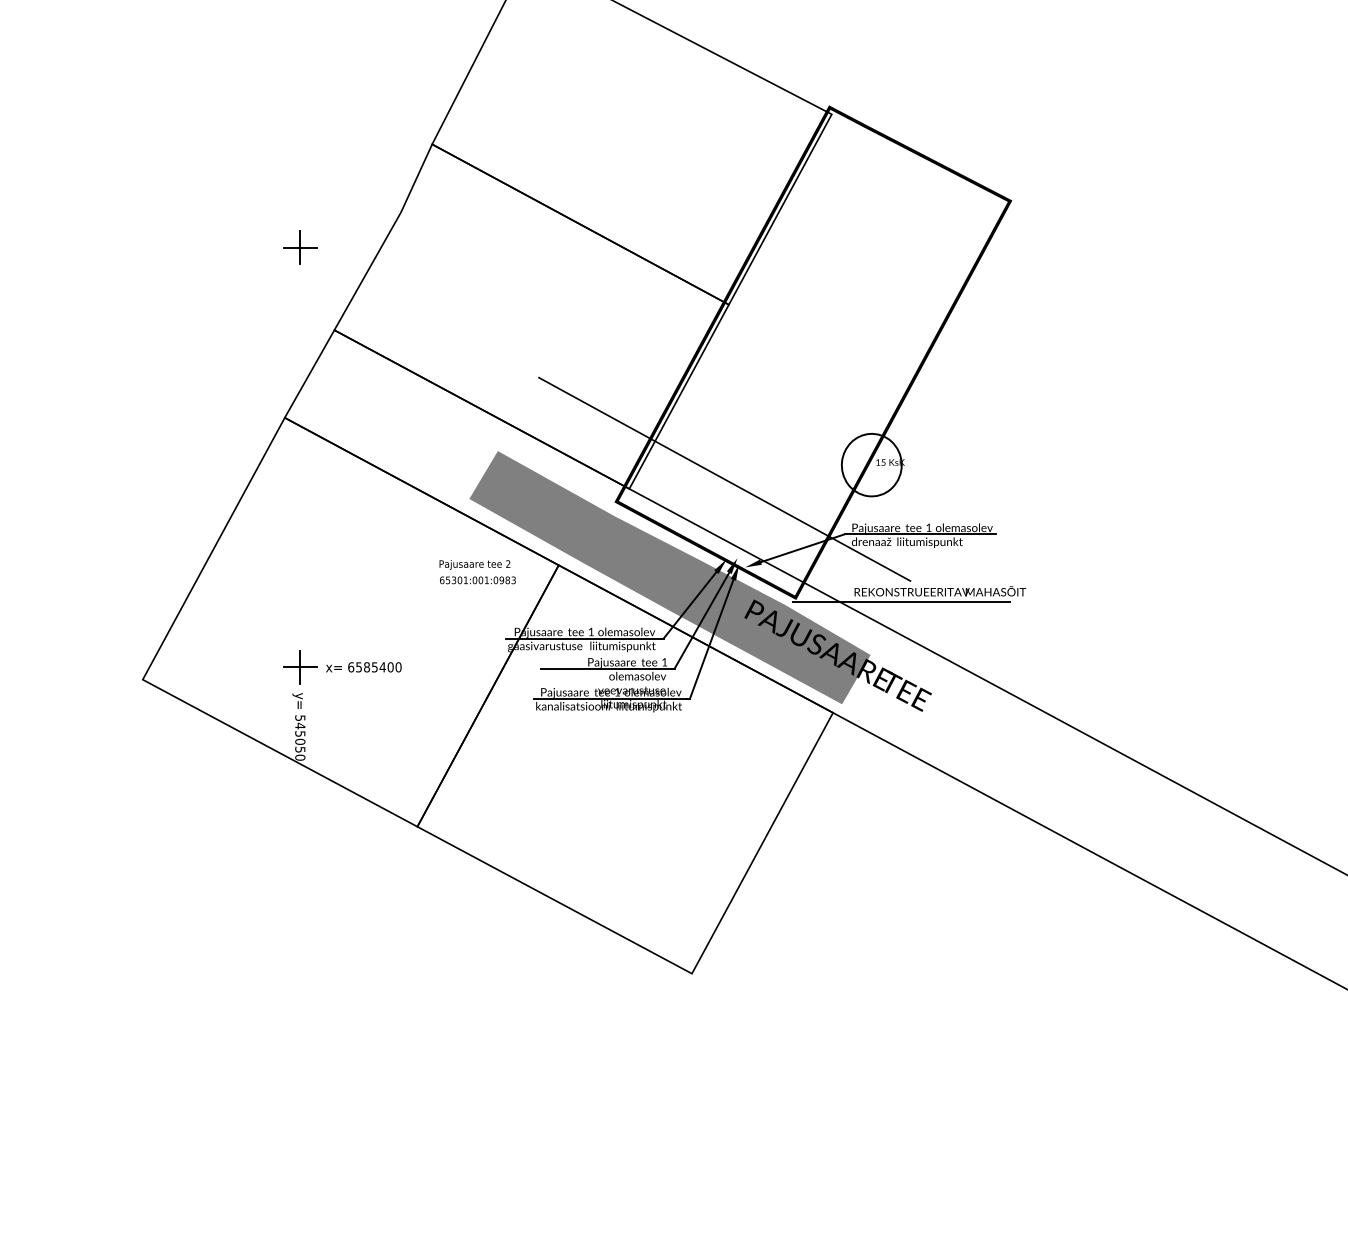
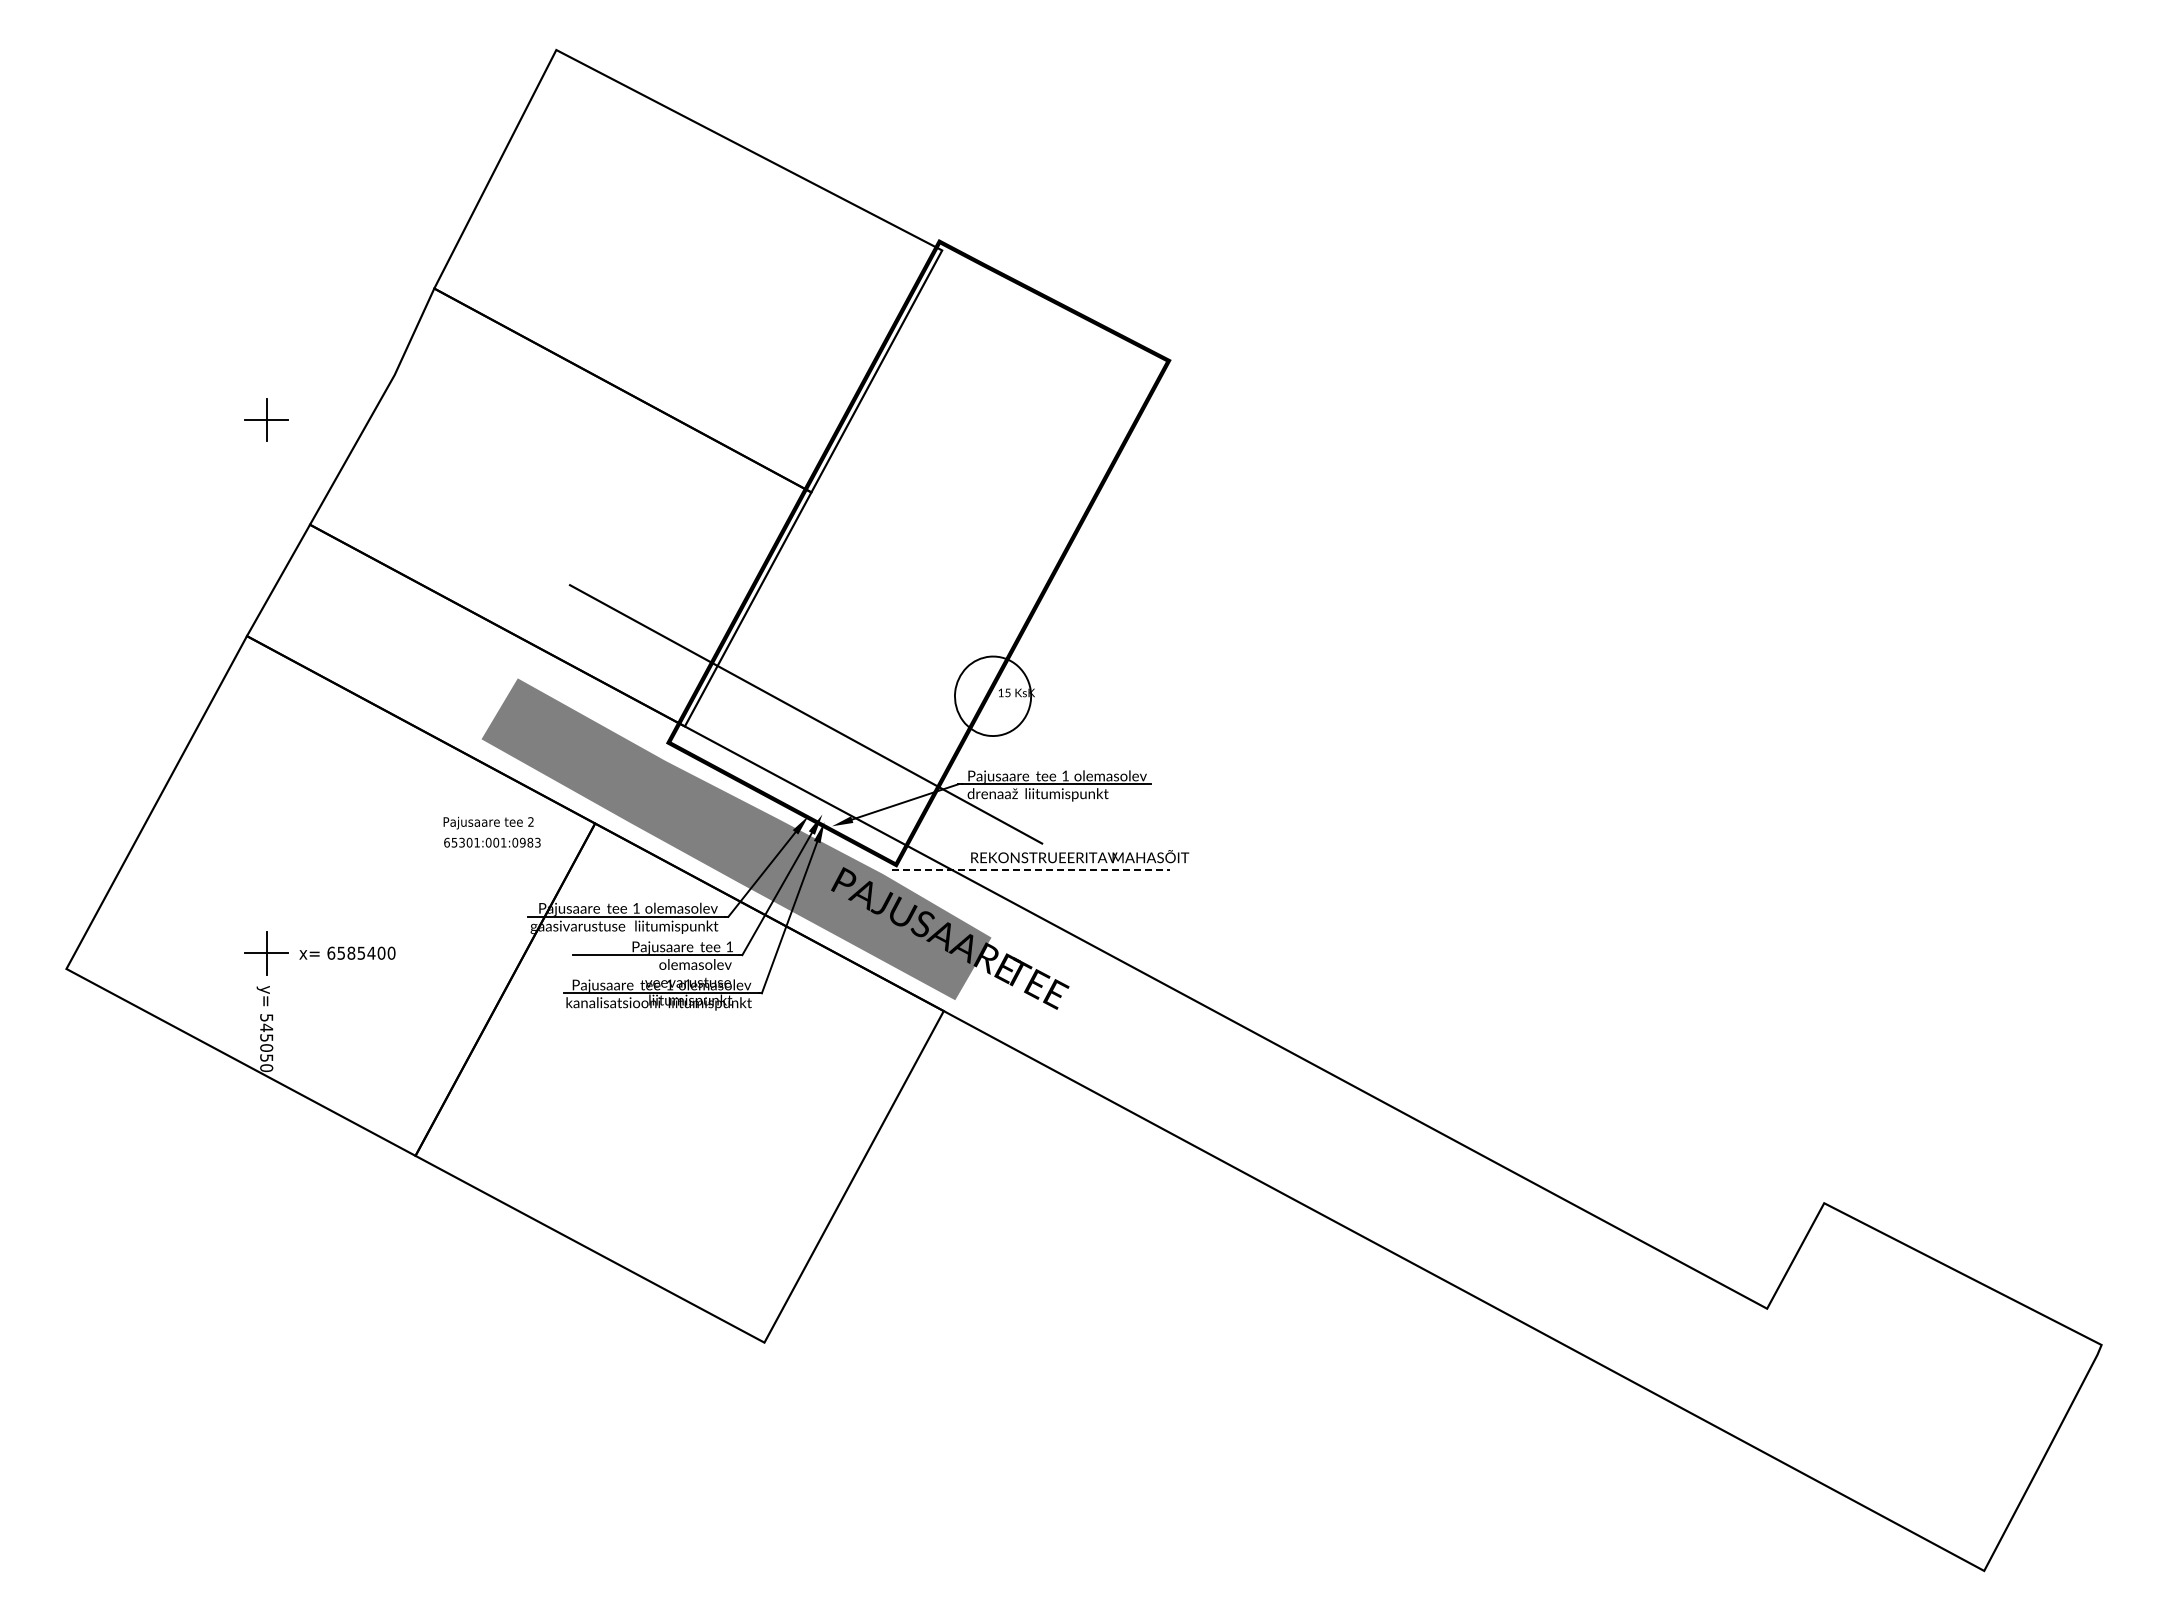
line: (901, 601) -> (1030, 869), solid -> dashed

